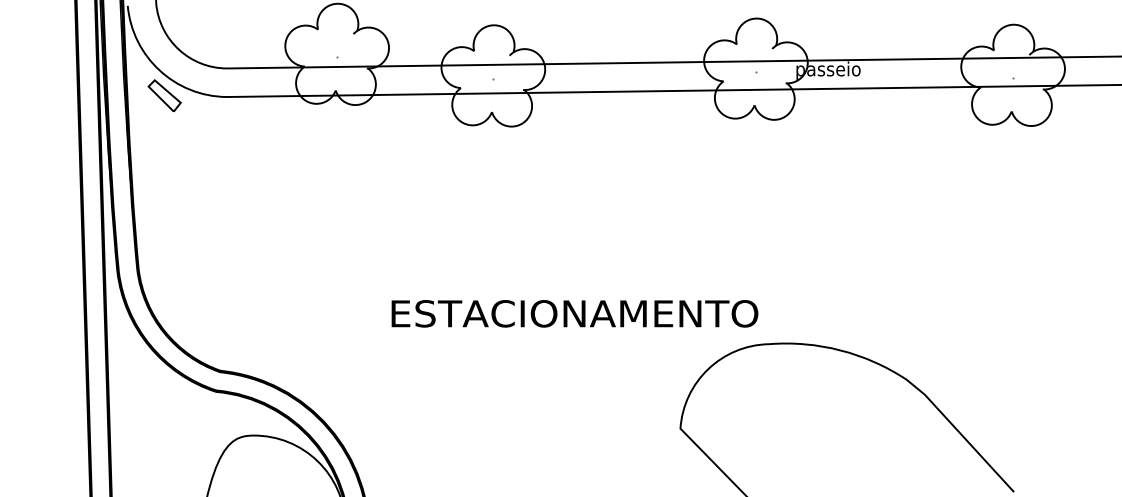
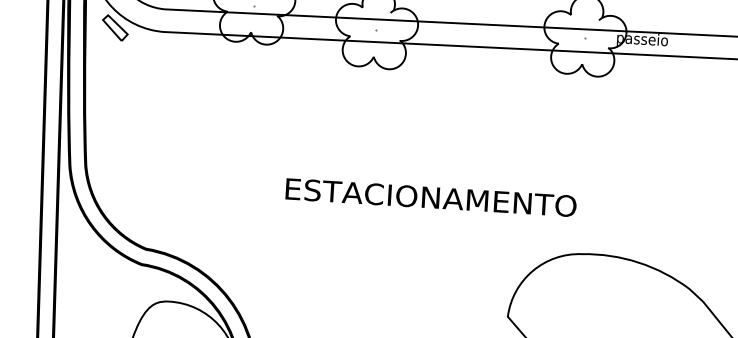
text: (574, 313) -> (430, 197), moved

